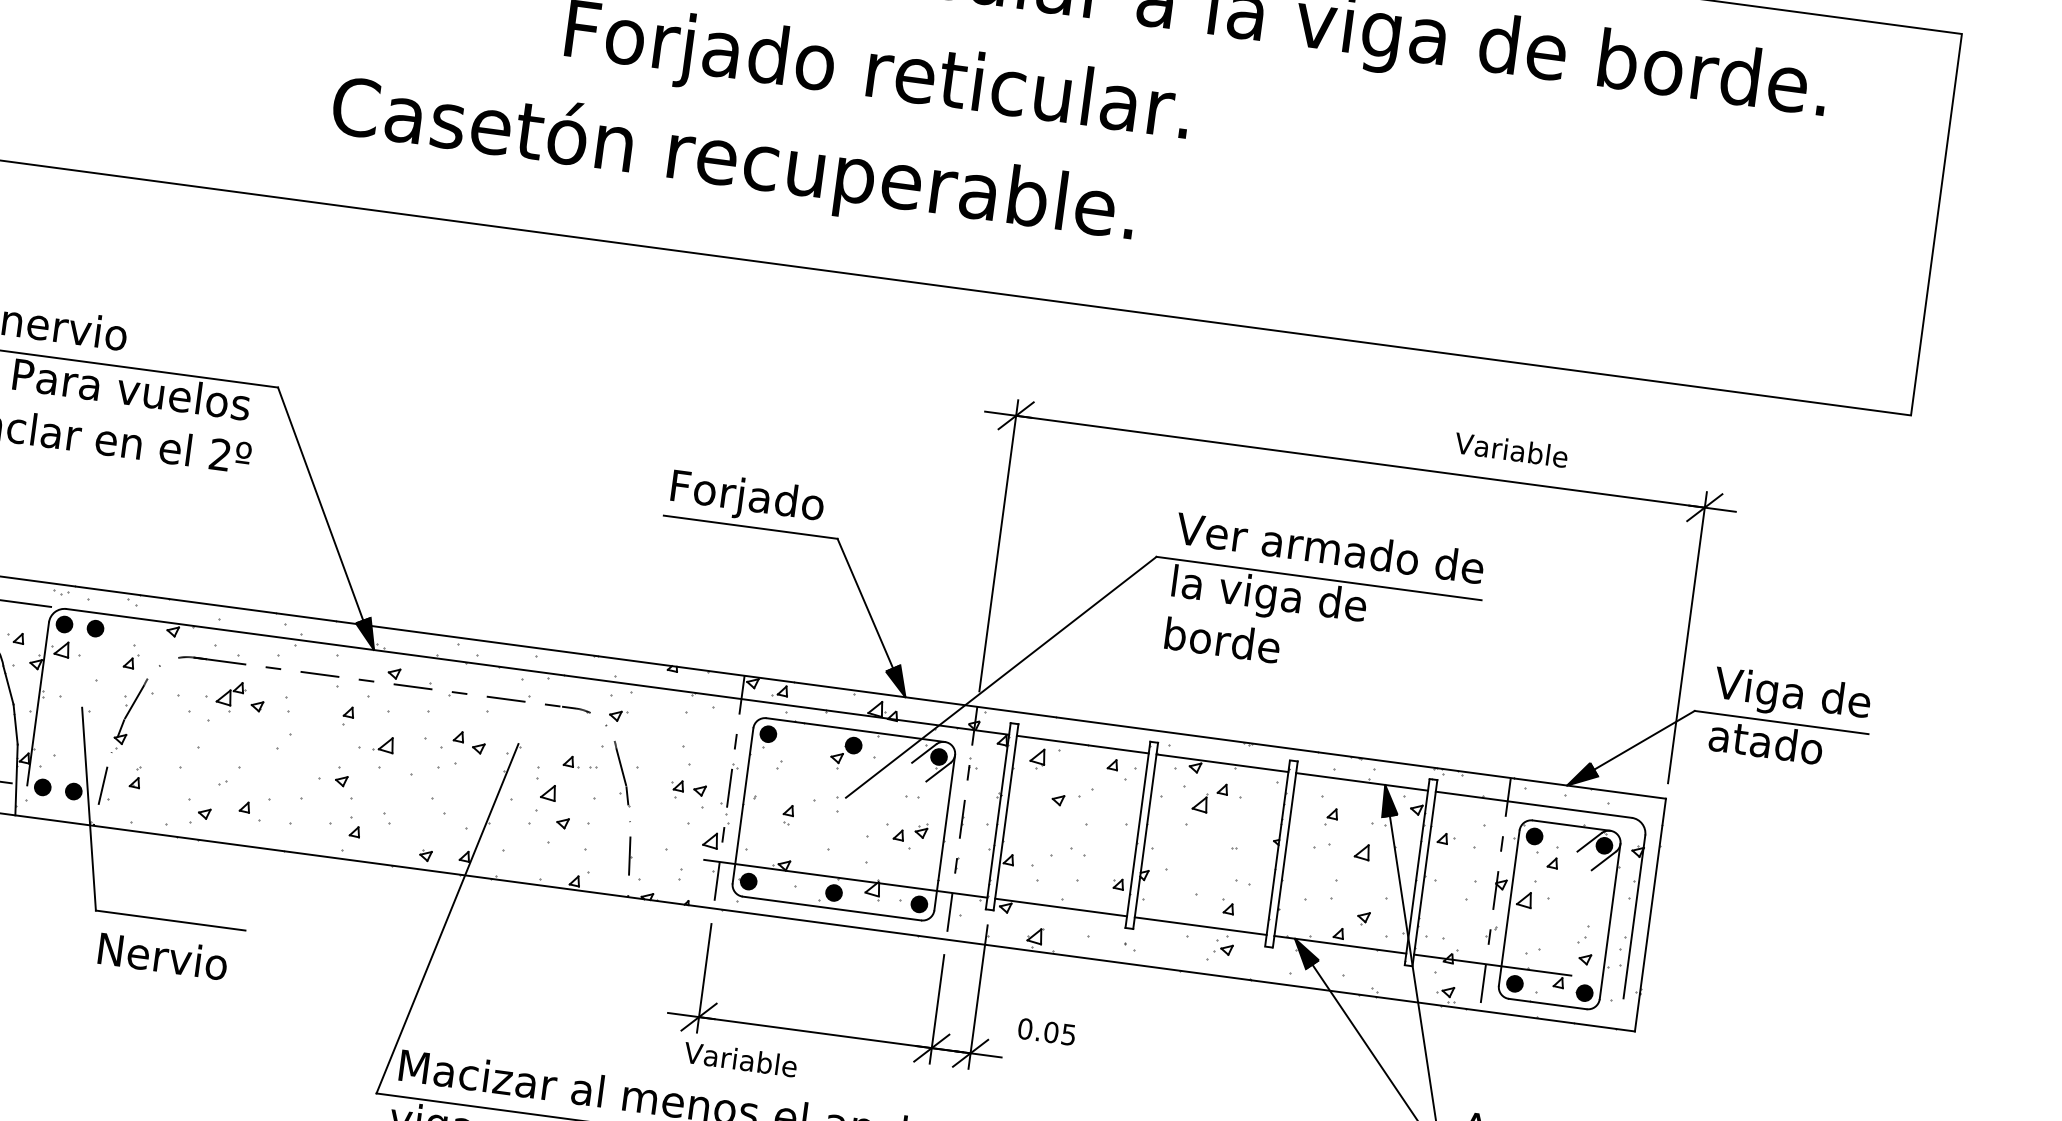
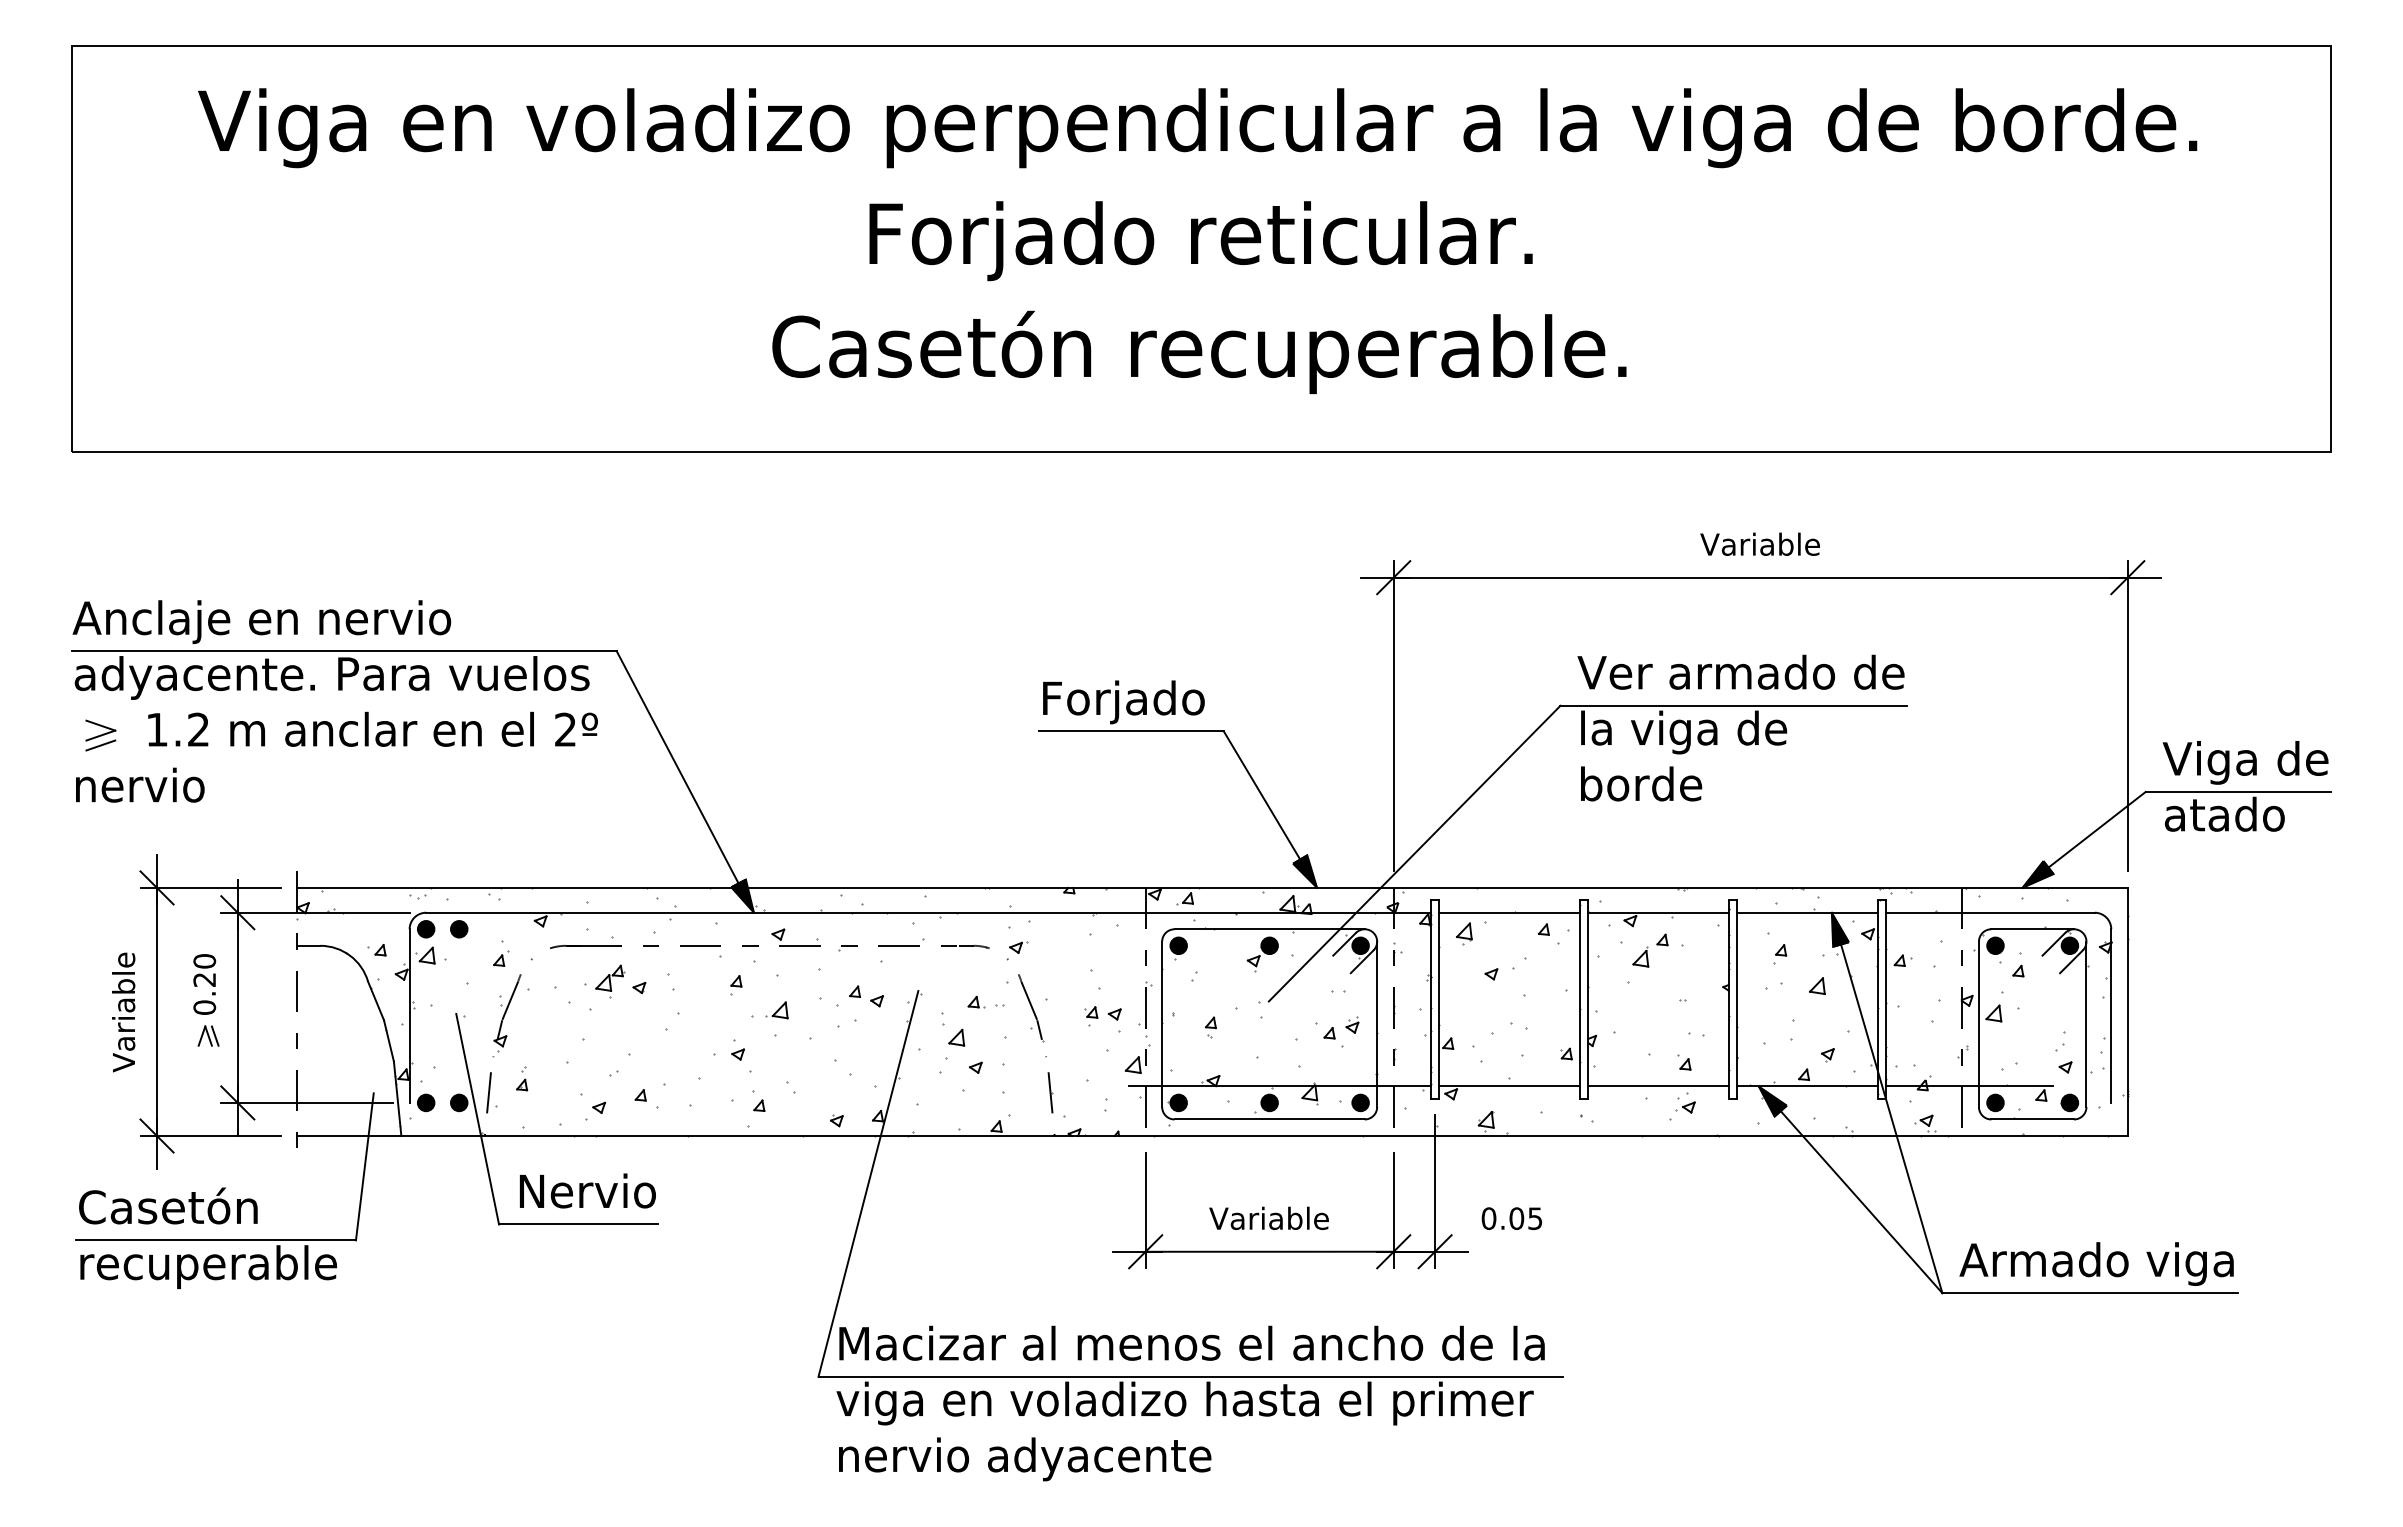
text: (733, 163) -> (1199, 352), moved
text: (1510, 449) -> (1759, 543), moved
text: (162, 955) -> (587, 1190), moved
text: (740, 1058) -> (1268, 1217), moved

